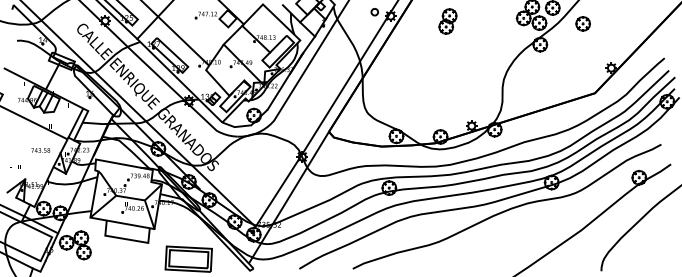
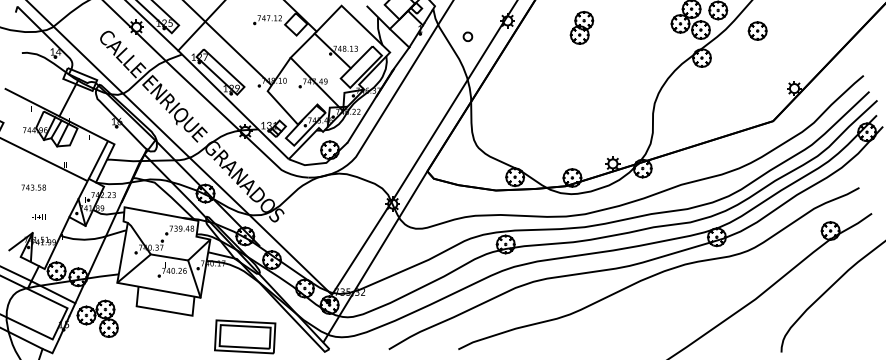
part: (374, 11) -> (467, 36), moved
text: (40, 150) -> (33, 187), moved
text: (15, 166) -> (38, 216), moved

